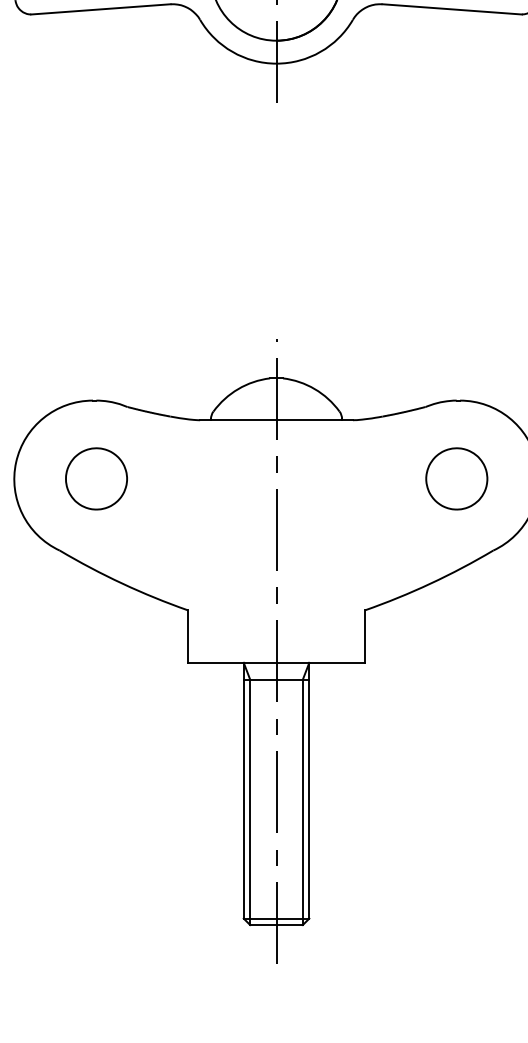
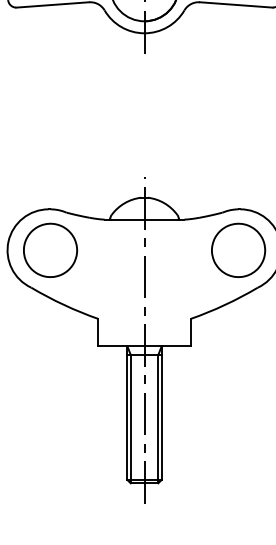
part: (96, 477) -> (50, 249), size x1.67
part: (456, 477) -> (238, 249), size x1.67

